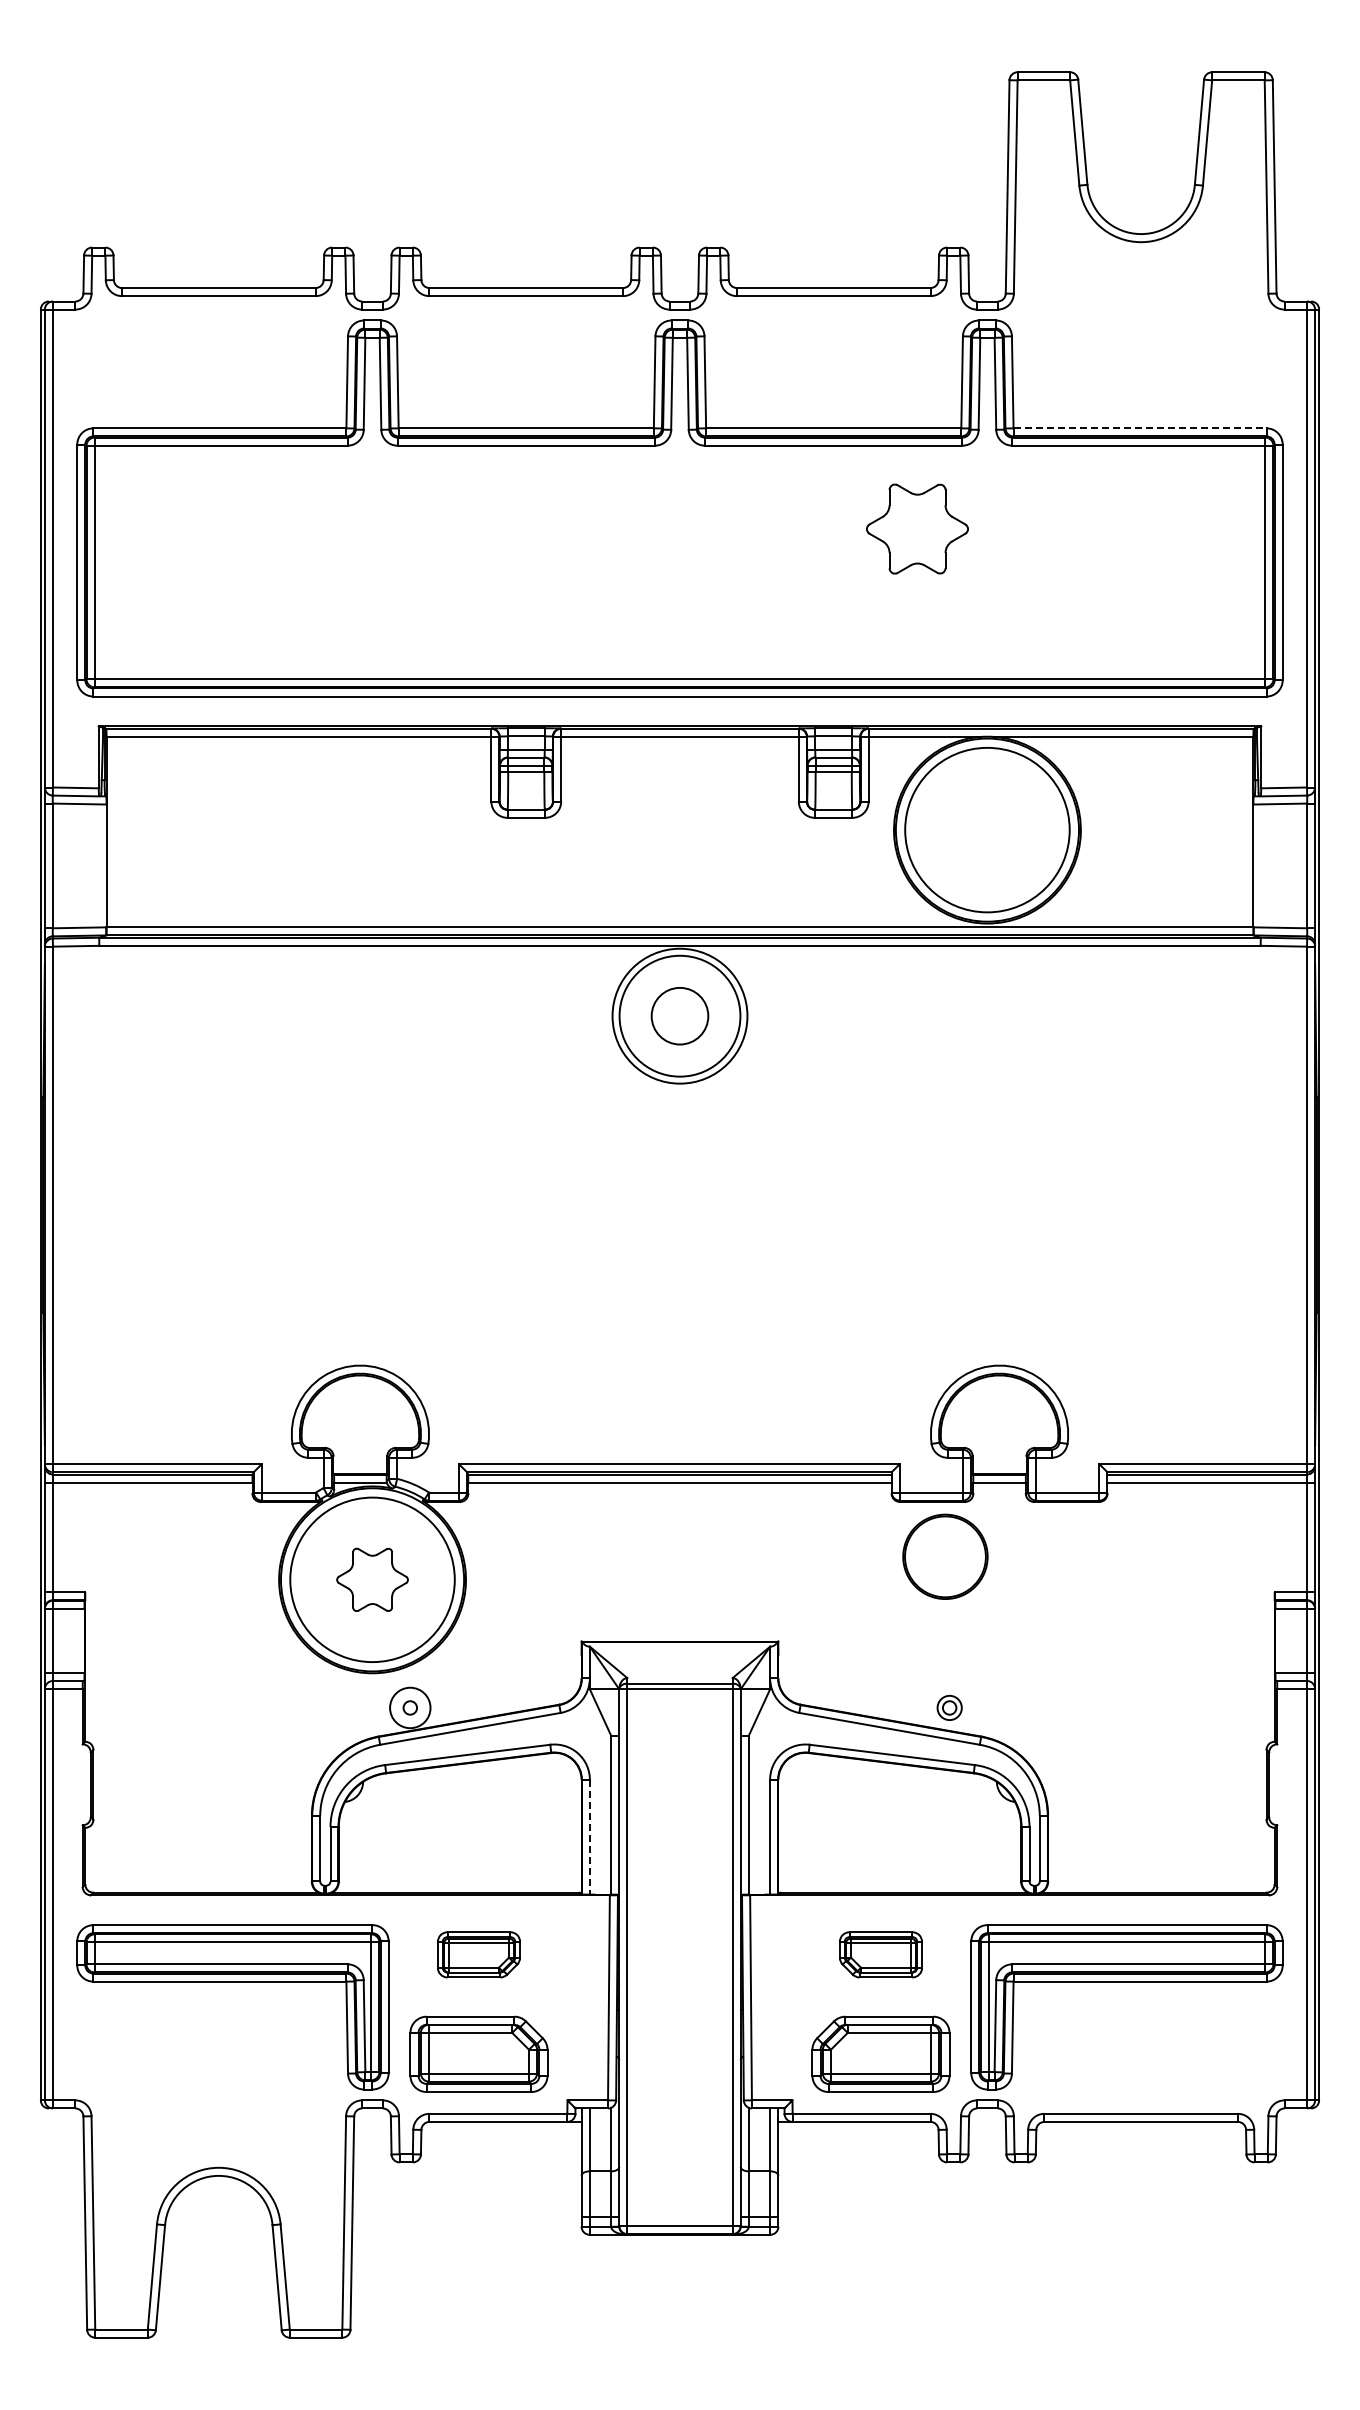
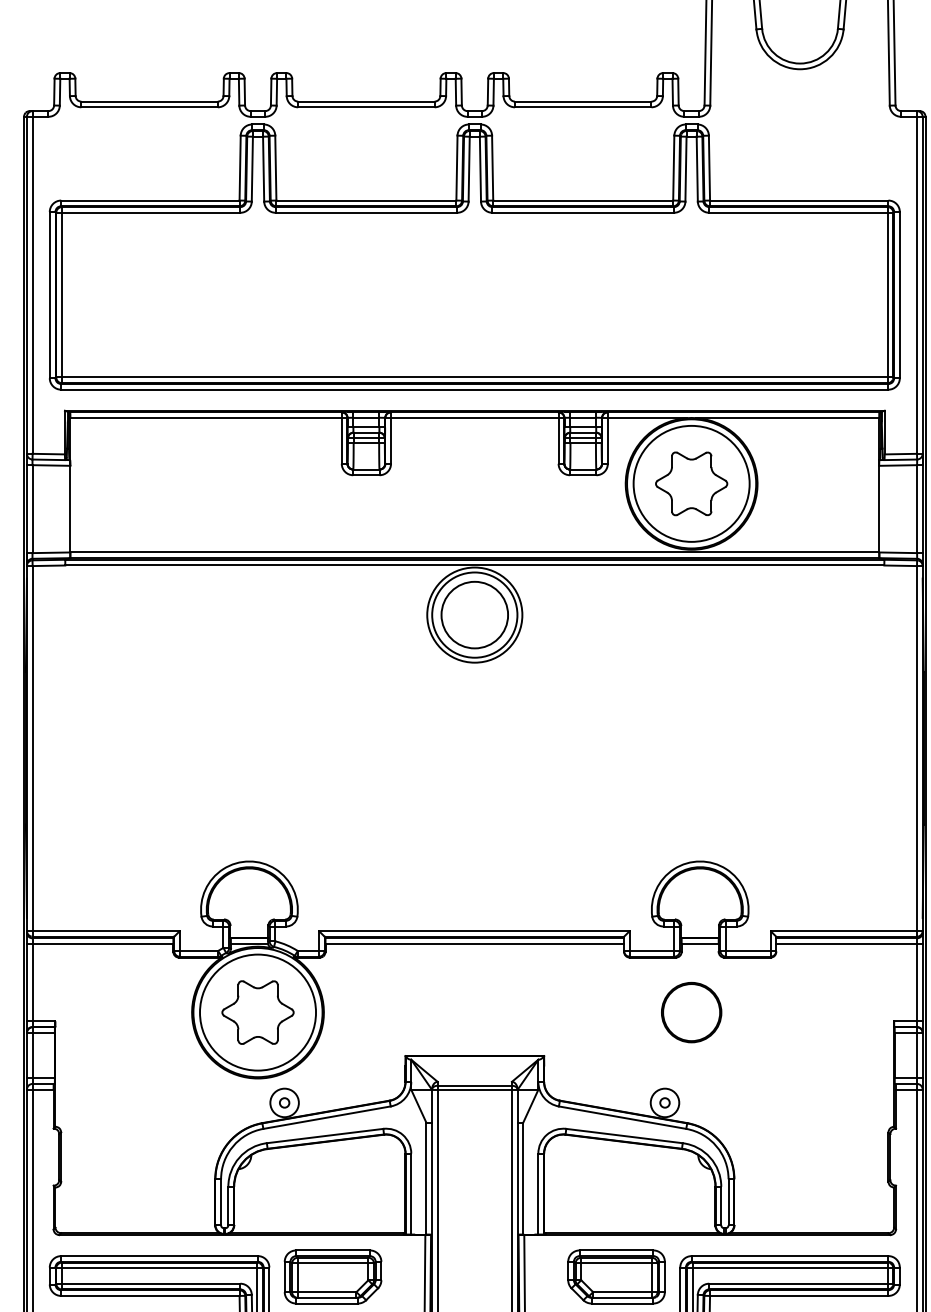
line: (1140, 428) -> (799, 200), dashed -> solid
part: (917, 528) -> (691, 483), moved
circle: (679, 1016) -> (474, 615), size x1.67
part: (945, 1556) -> (691, 1012), moved
part: (372, 1579) -> (257, 1012), size x1.43
circle: (949, 1707) -> (664, 1102), size x1.67
line: (589, 1837) -> (411, 1194), dashed -> solid
part: (478, 1954) -> (332, 1276), size x1.67
part: (880, 1954) -> (616, 1276), size x1.67

